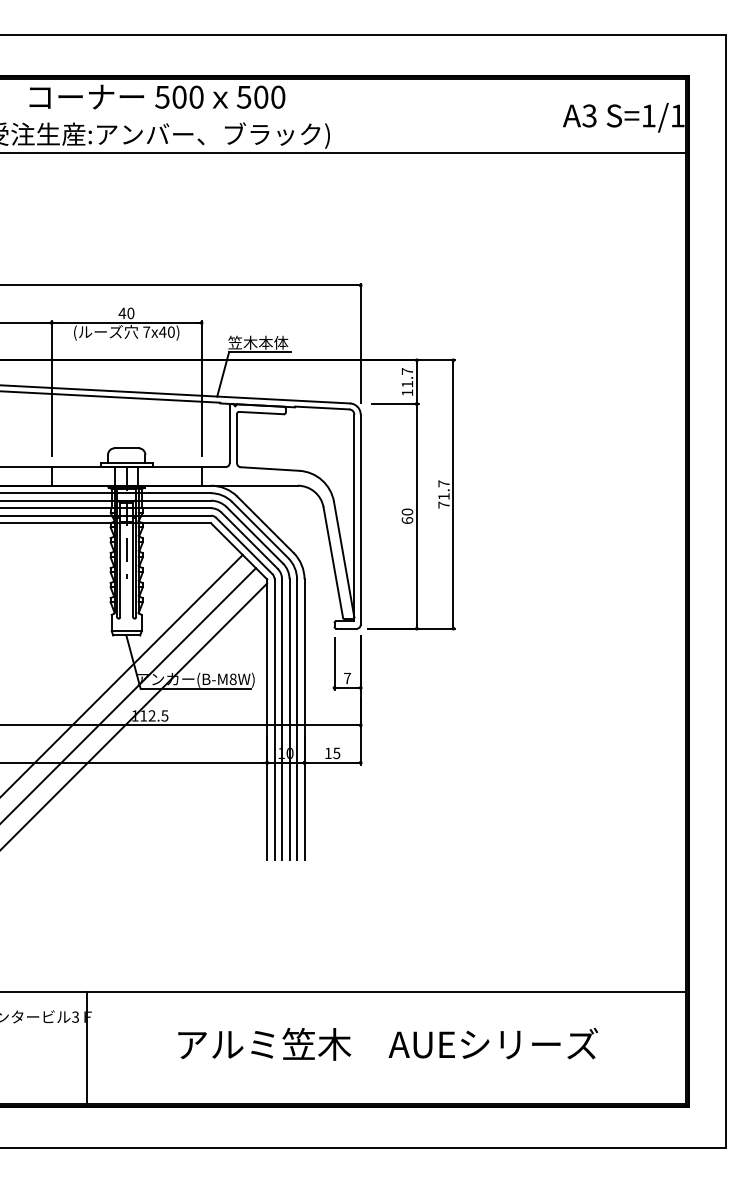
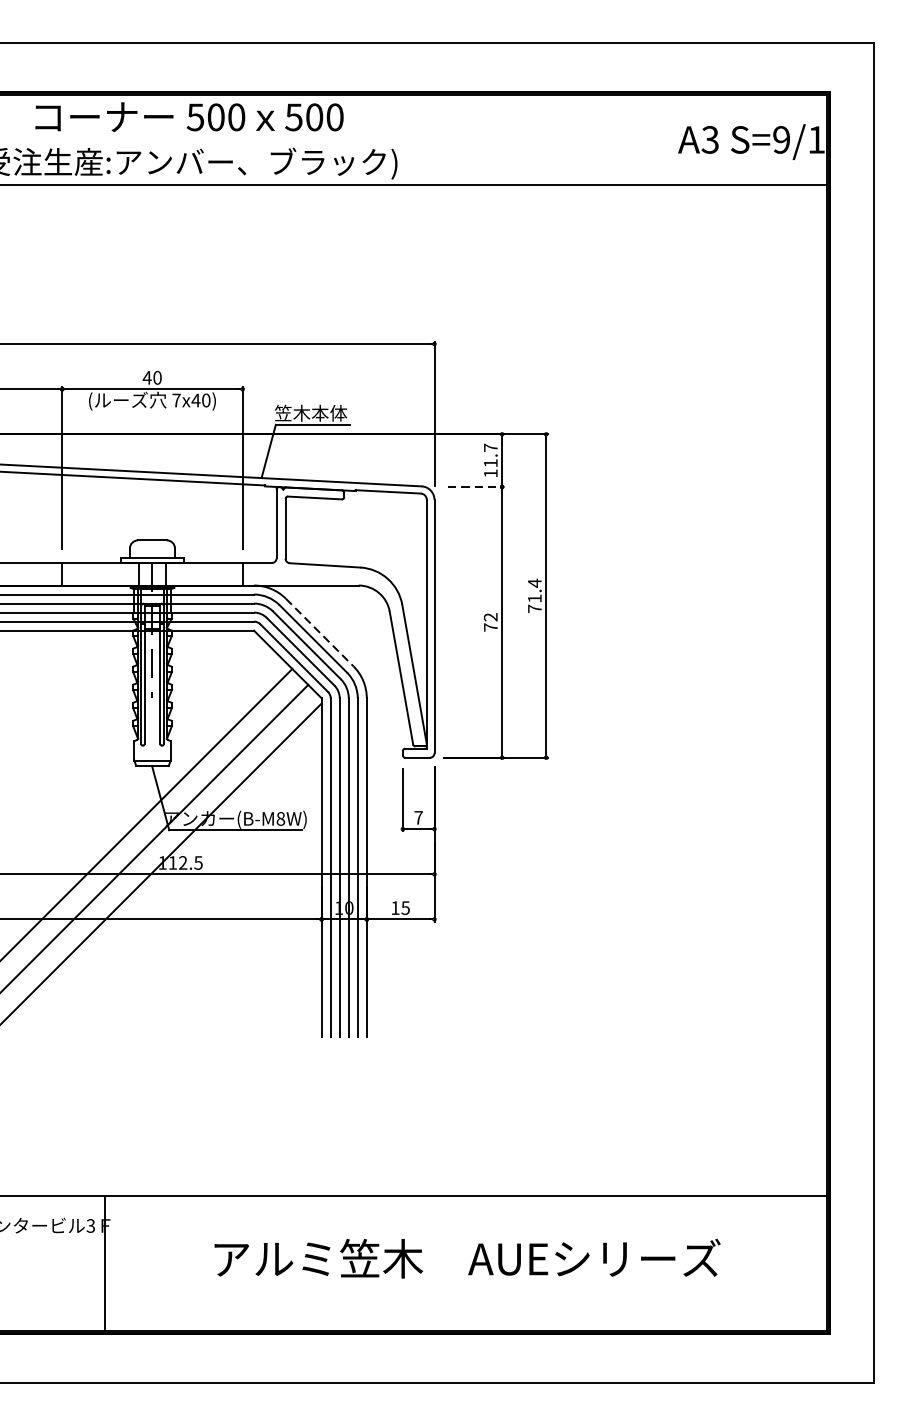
text: (648, 115) -> (781, 139), S=1/1 -> S=9/1
line: (395, 403) -> (476, 486), solid -> dashed
text: (443, 483) -> (534, 582), 71.7 -> 71.4
text: (407, 515) -> (490, 621), 60 -> 72
line: (265, 524) -> (319, 632), solid -> dashed

